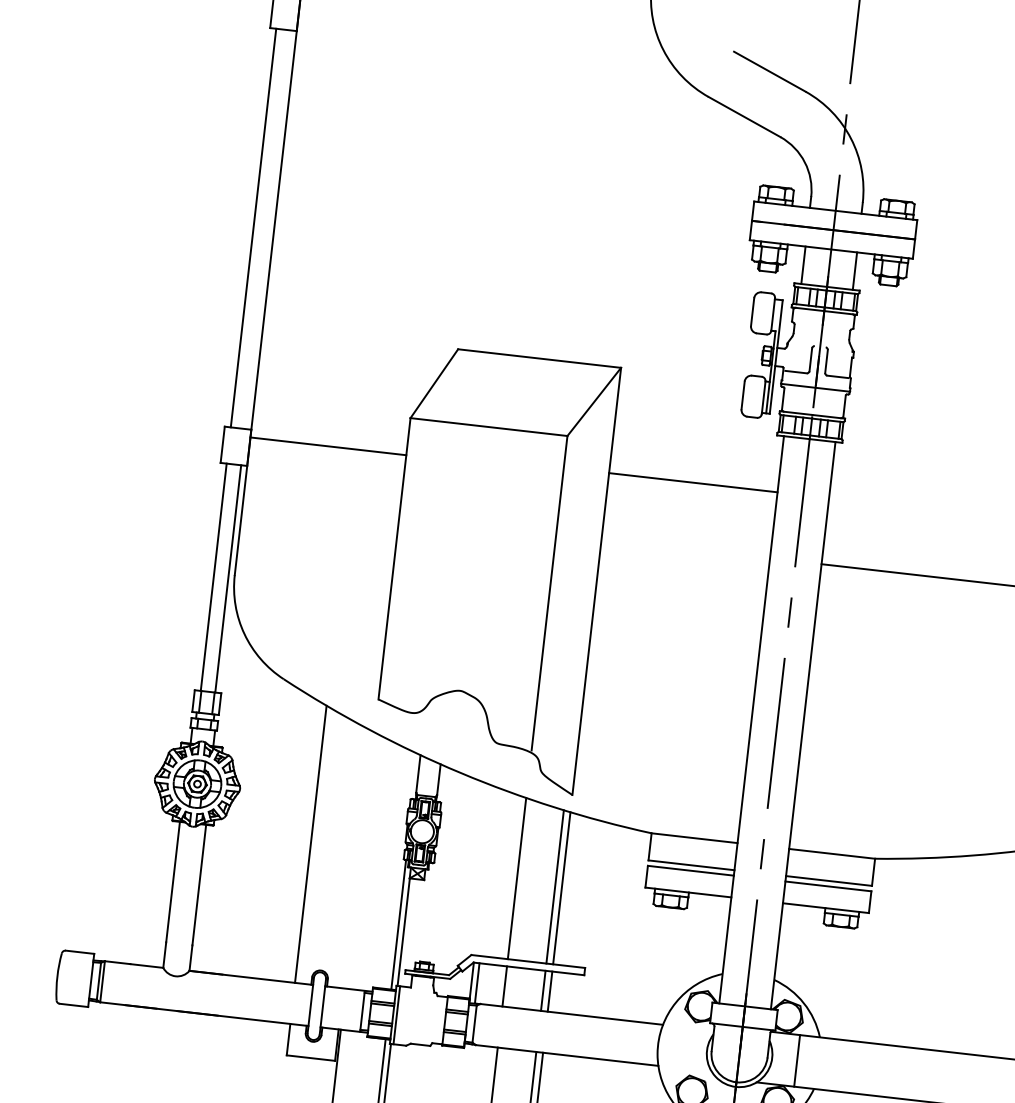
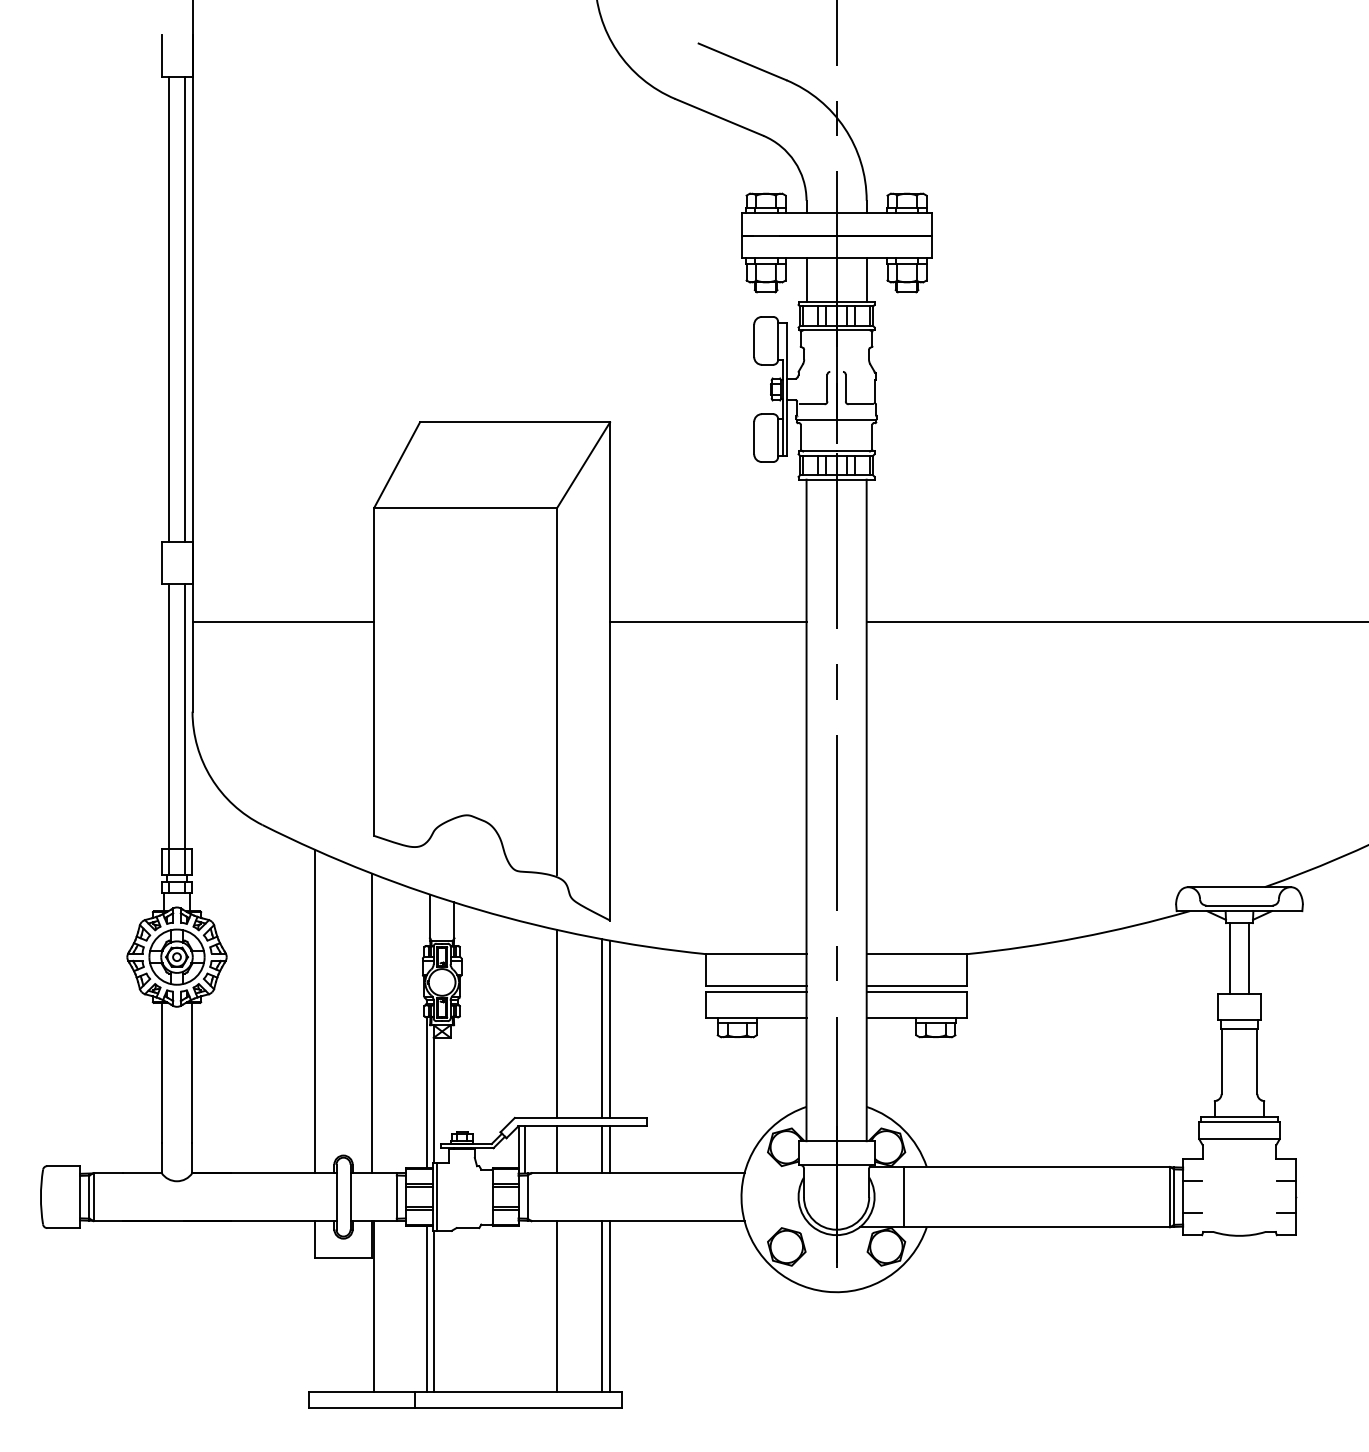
line: (268, 229) -> (185, 309), added
line: (328, 446) -> (283, 622), moved
line: (693, 483) -> (708, 622), moved
line: (357, 860) -> (371, 1023), added

